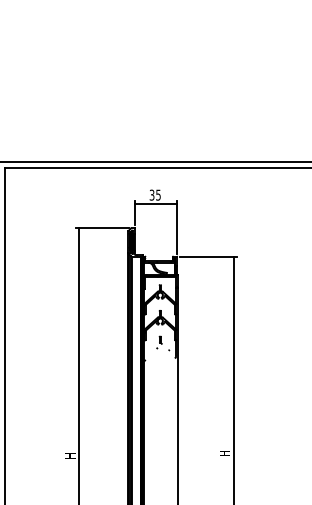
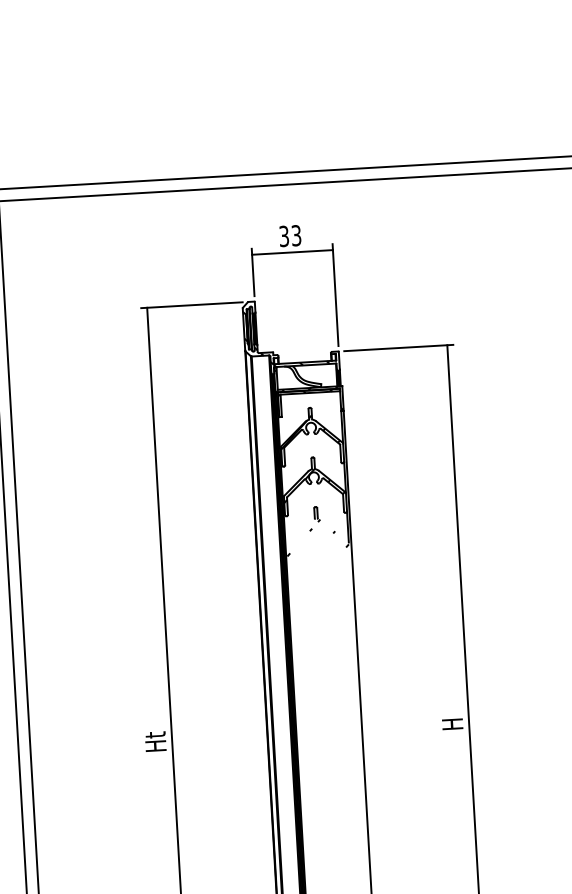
text: (158, 194) -> (296, 234), 35 -> 33
text: (69, 453) -> (154, 741), H -> Ht

